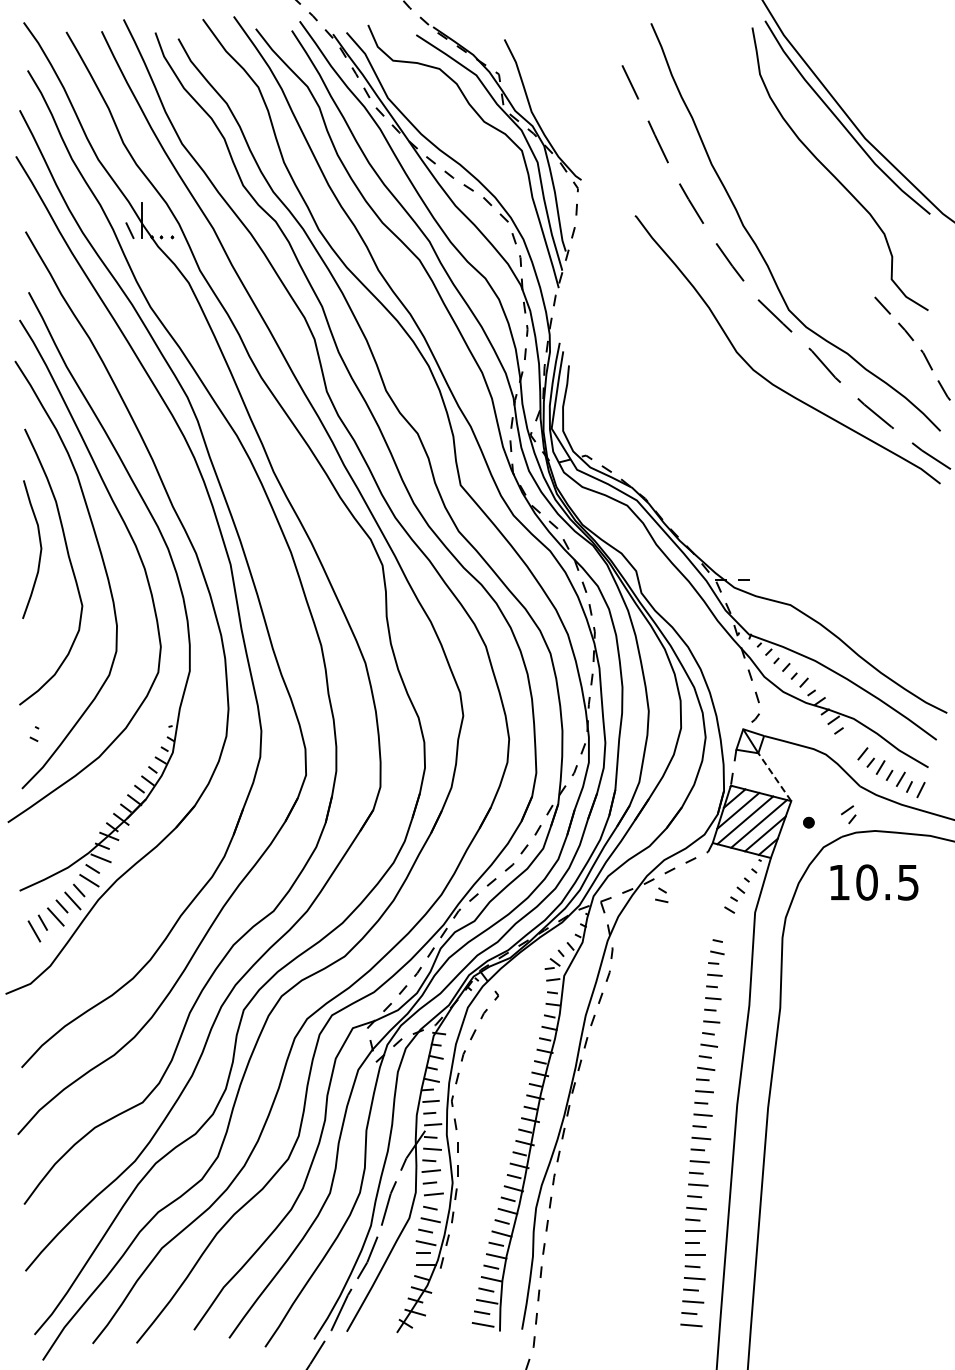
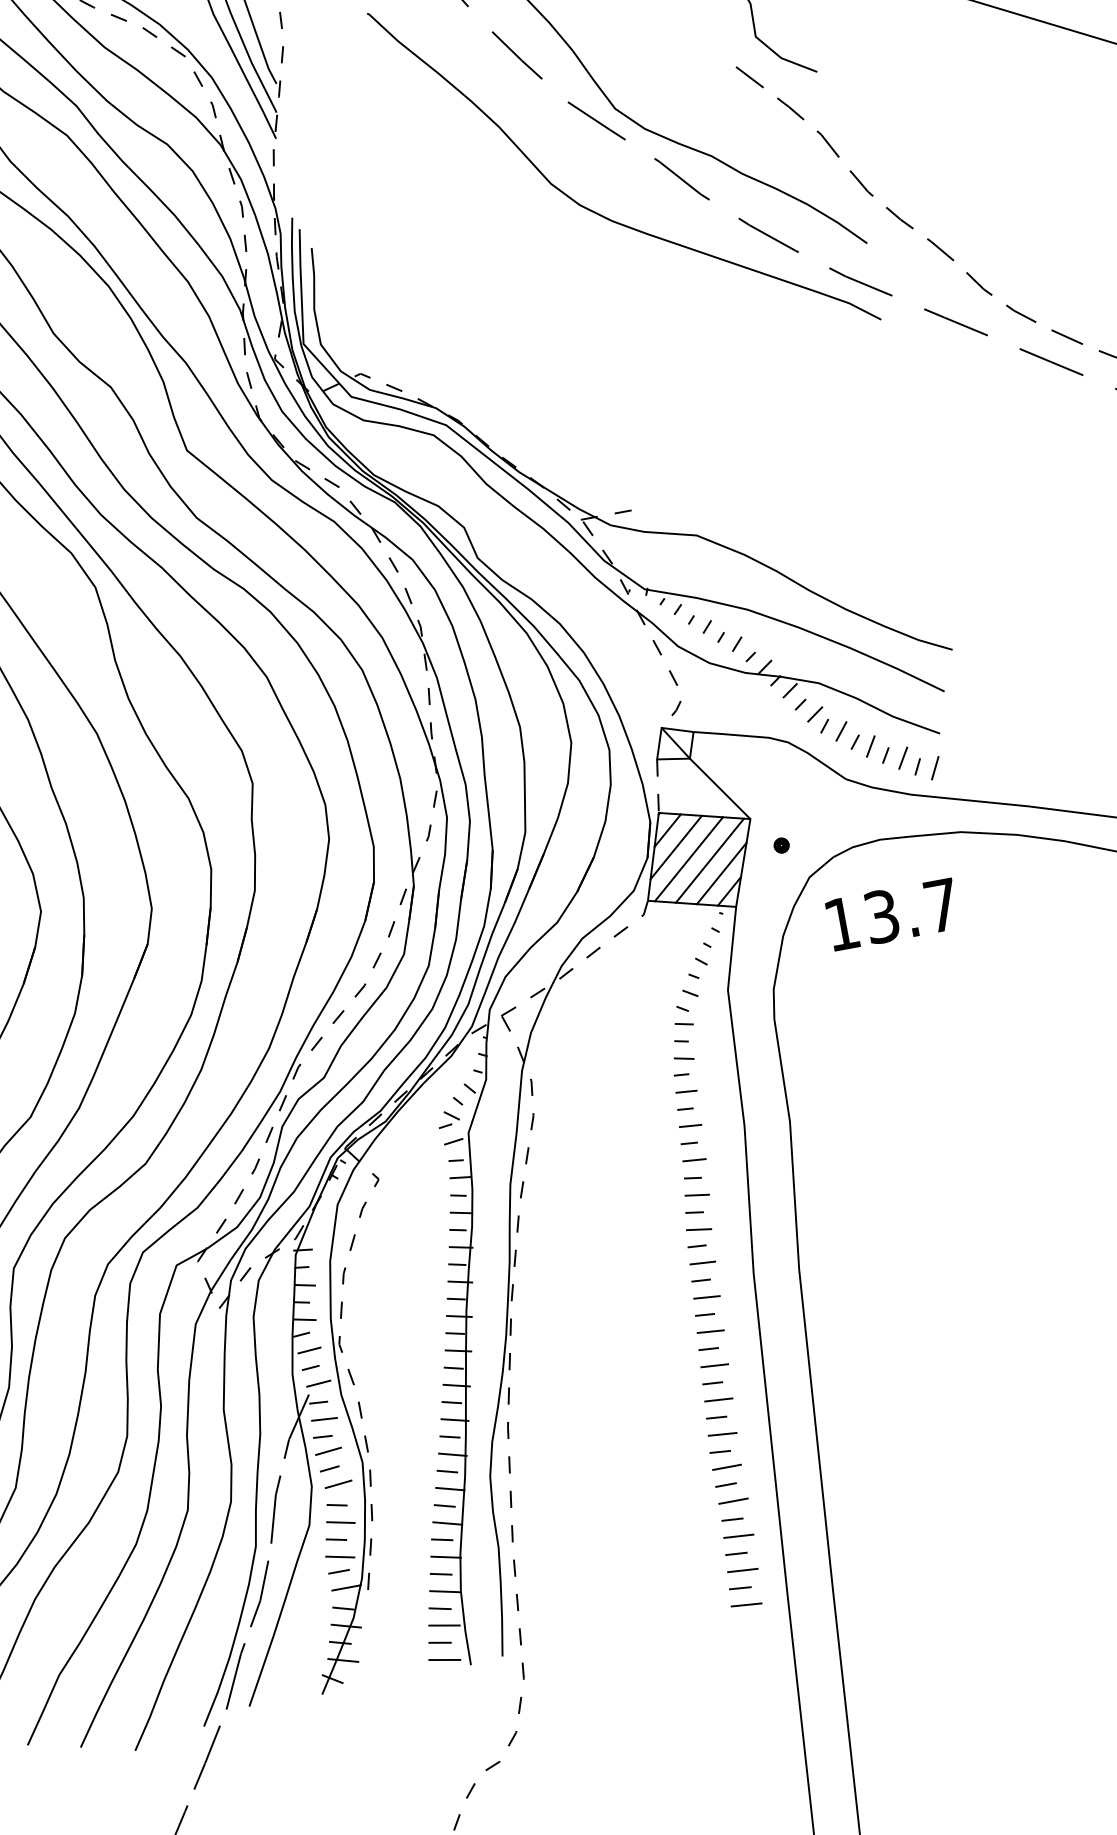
line: (774, 776) -> (719, 787), dashed -> solid
part: (848, 814) -> (817, 720), moved
text: (887, 882) -> (911, 911), 10.5 -> 13.7
part: (661, 895) -> (682, 1016), moved

